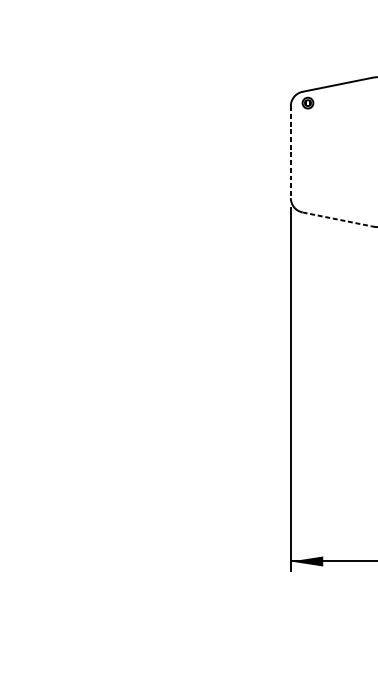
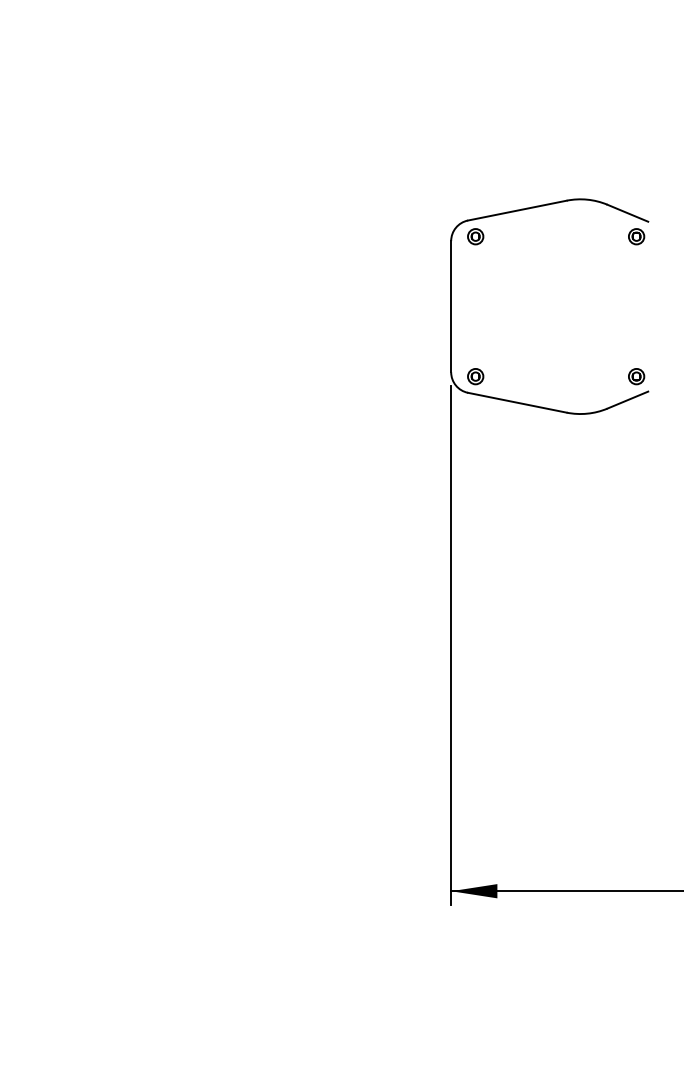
line: (291, 152) -> (451, 306), dashed -> solid
part: (307, 201) -> (475, 376), added
line: (337, 219) -> (517, 402), dashed -> solid

